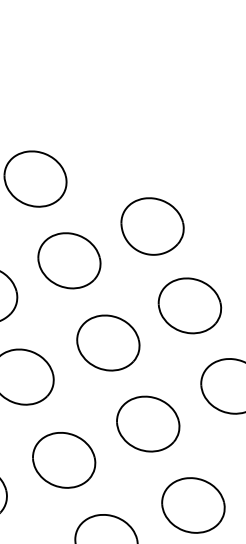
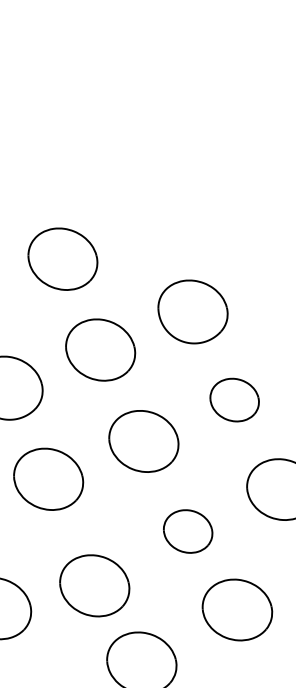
part: (189, 305) -> (234, 399), size x0.7
part: (147, 424) -> (187, 531), size x0.7
part: (63, 460) -> (94, 585), moved
part: (193, 505) -> (237, 609), moved

